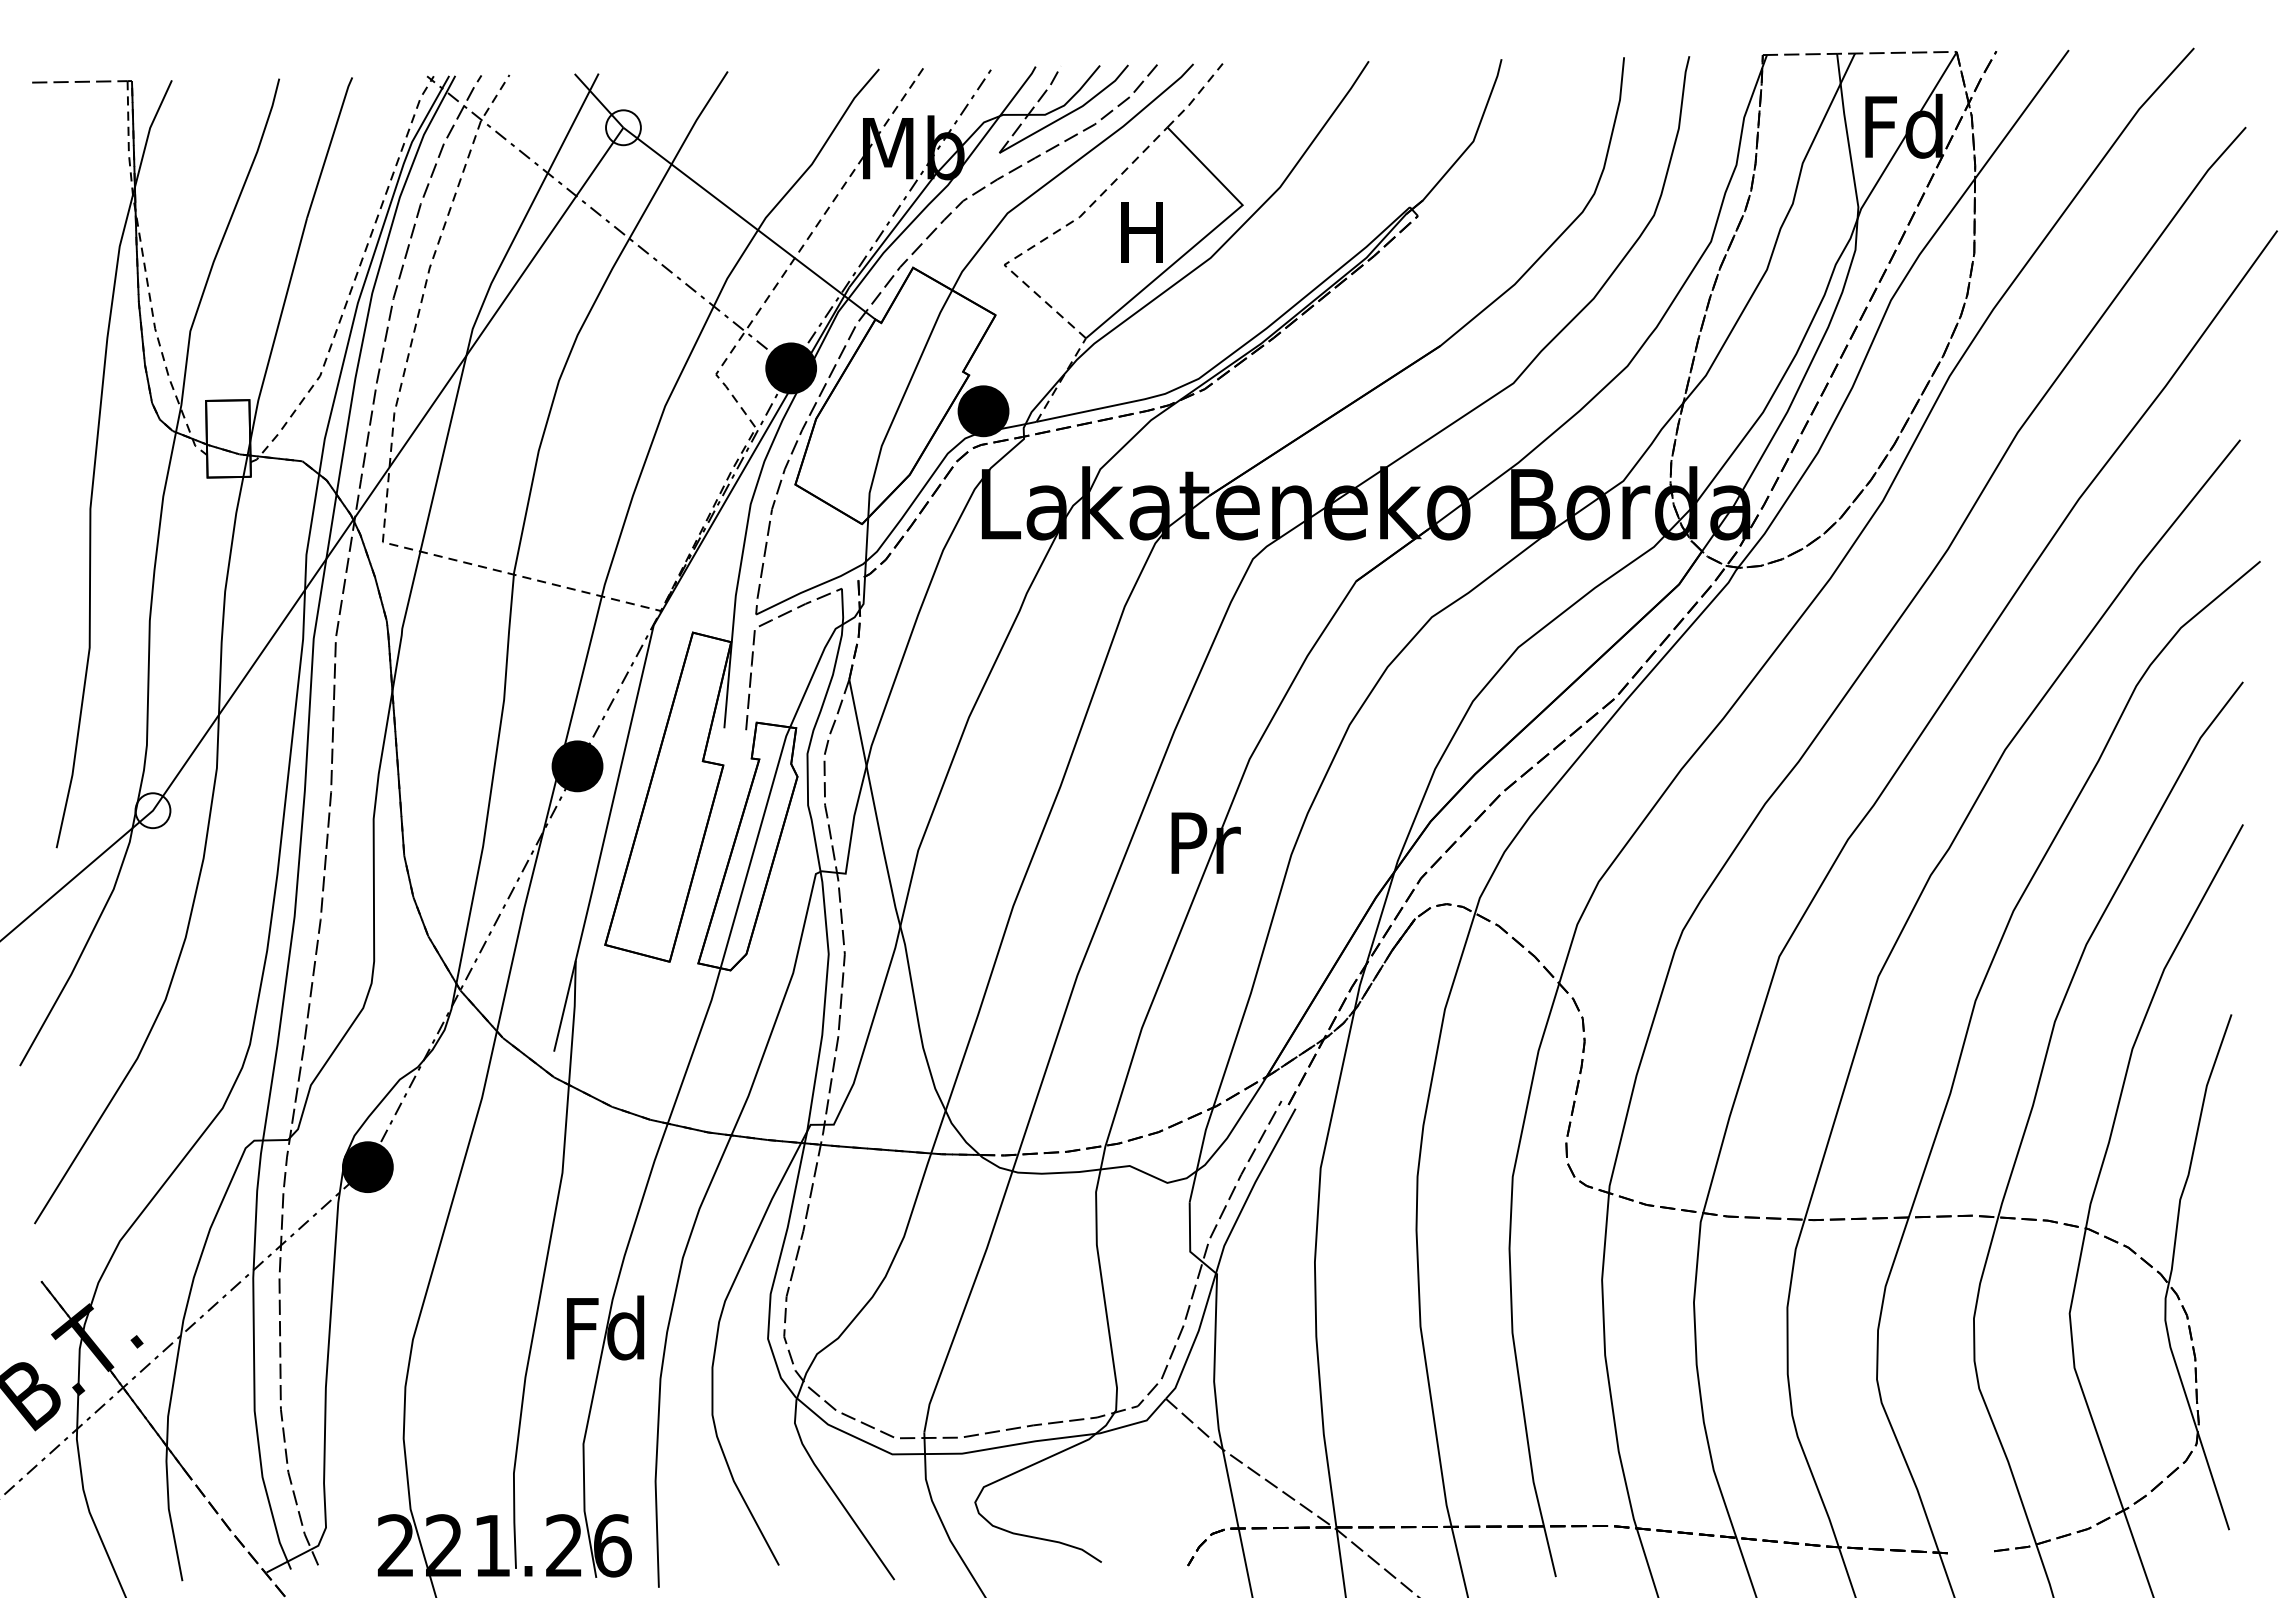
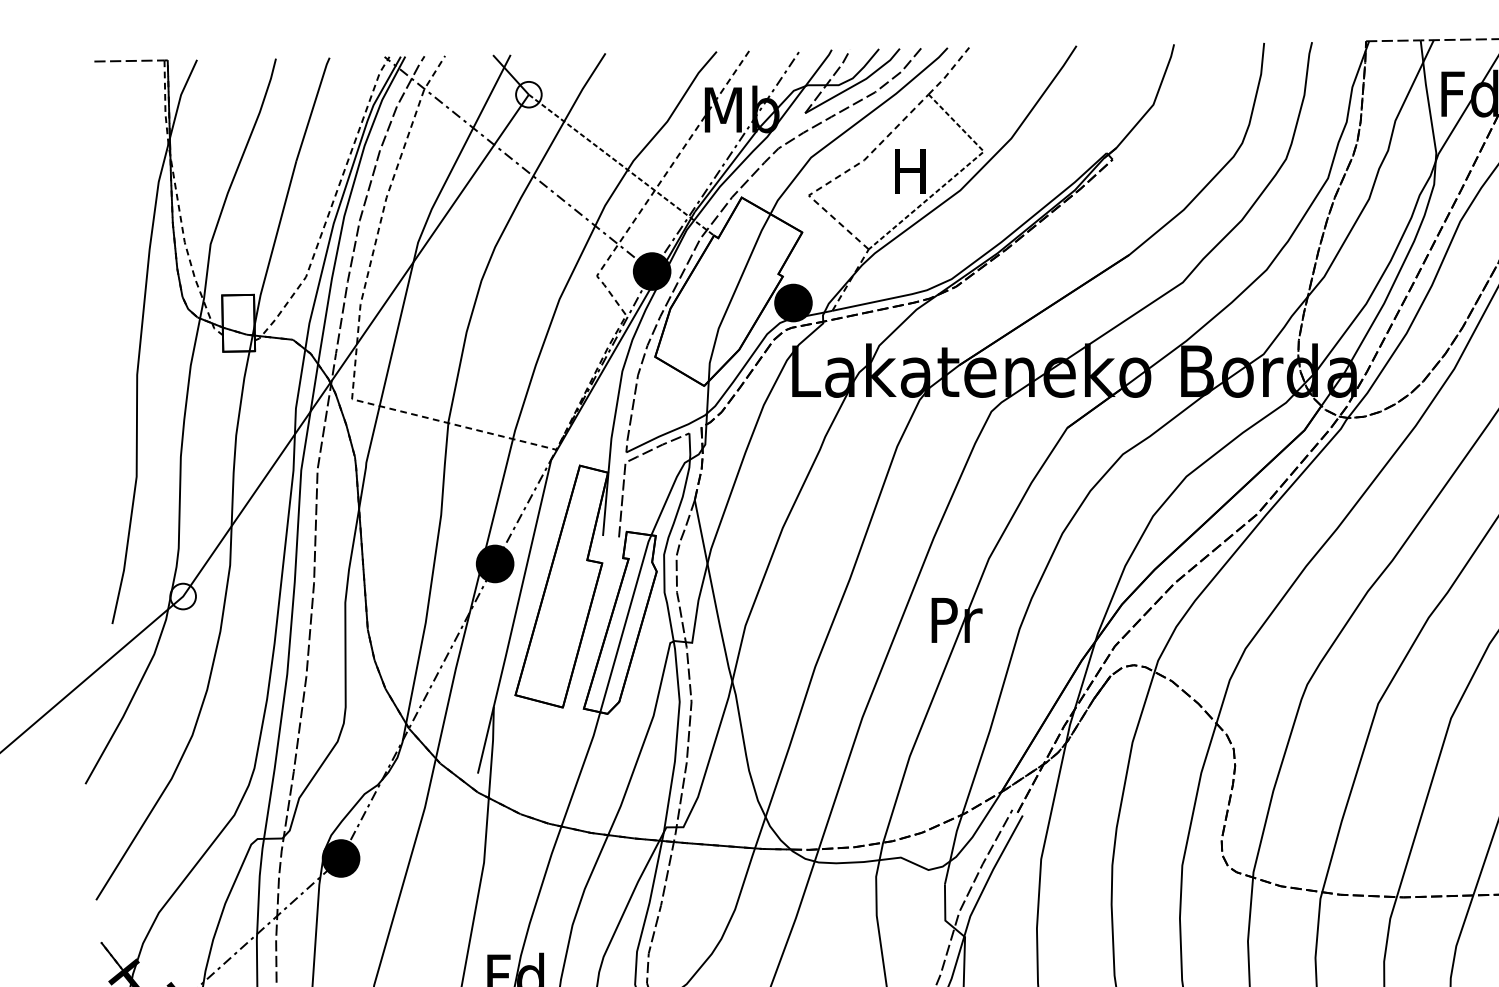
line: (749, 223) -> (621, 165), solid -> dashed
line: (1206, 236) -> (957, 174), solid -> dashed

